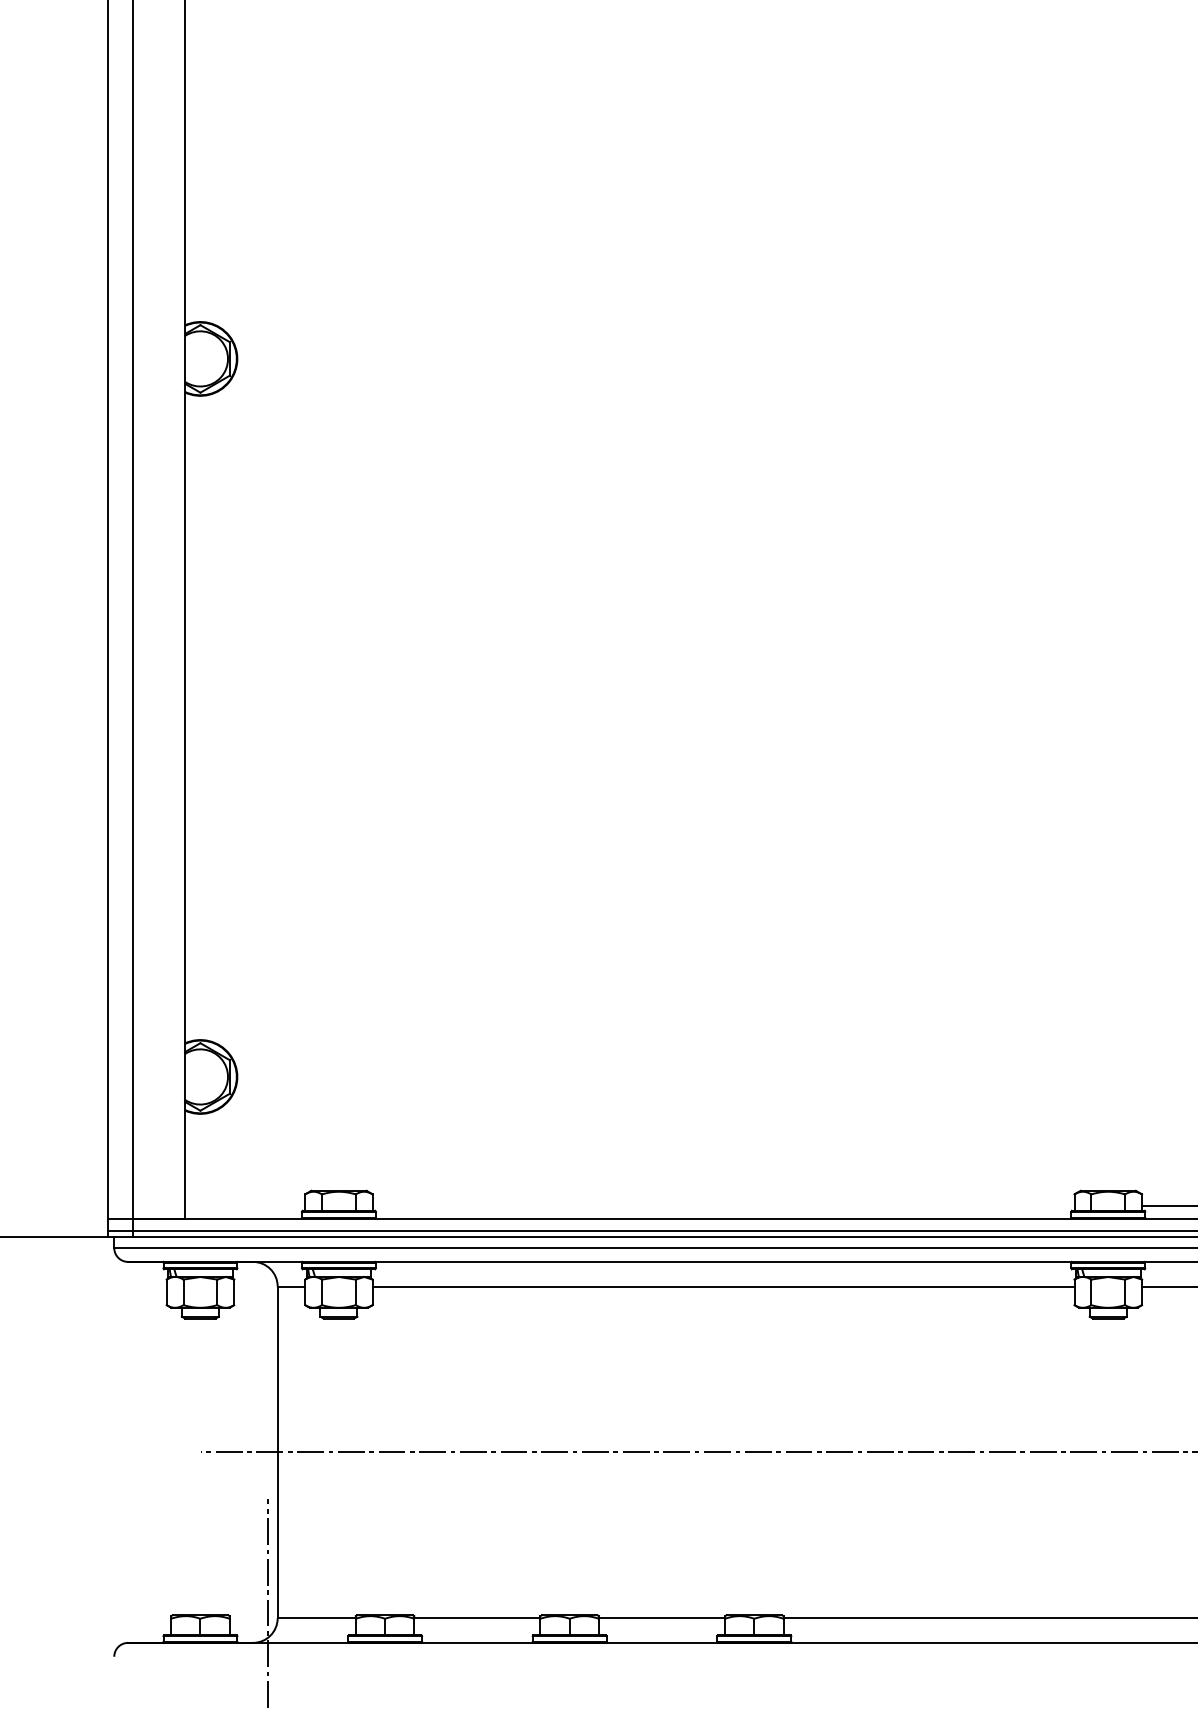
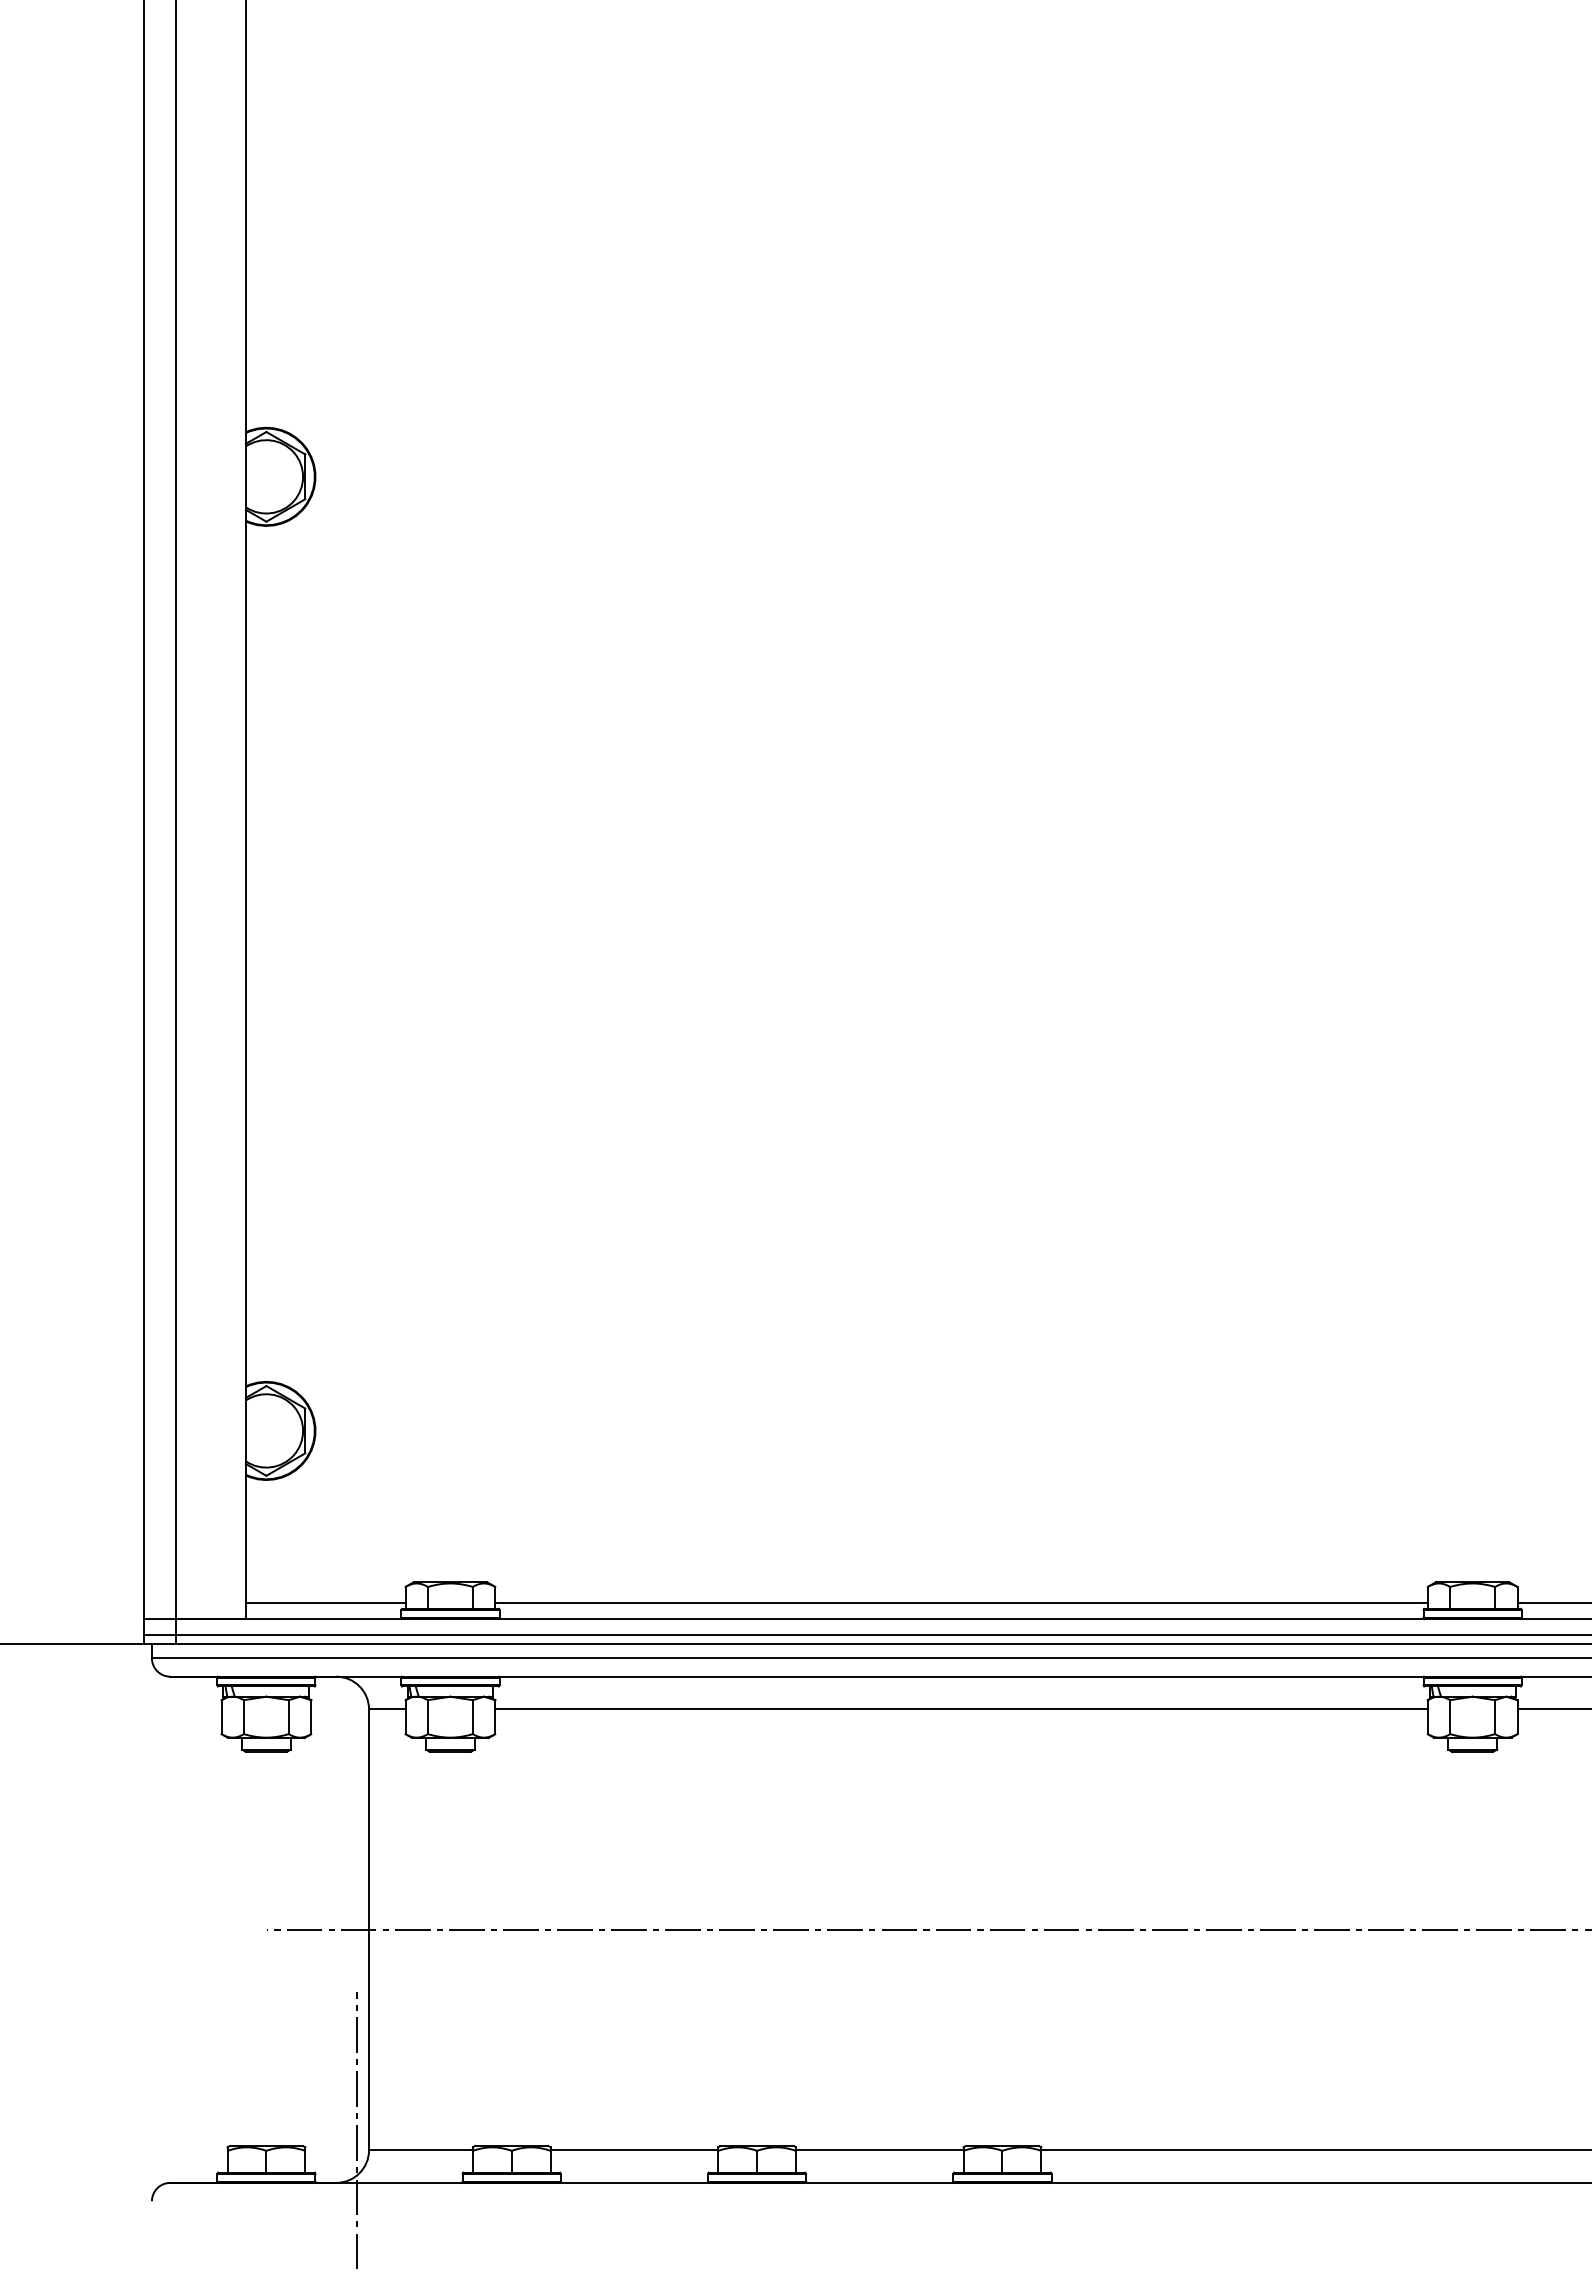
line: (244, 1206) -> (325, 1602), added
line: (723, 1206) -> (961, 1602), added

